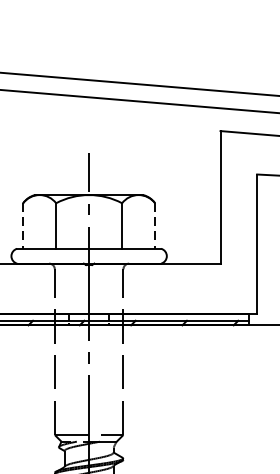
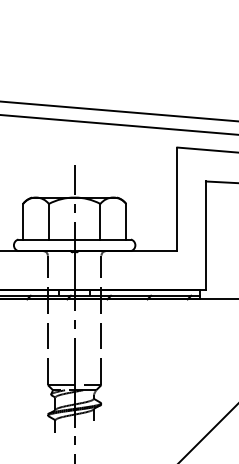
line: (23, 225) -> (23, 221), dashed -> solid
line: (155, 225) -> (126, 221), dashed -> solid

